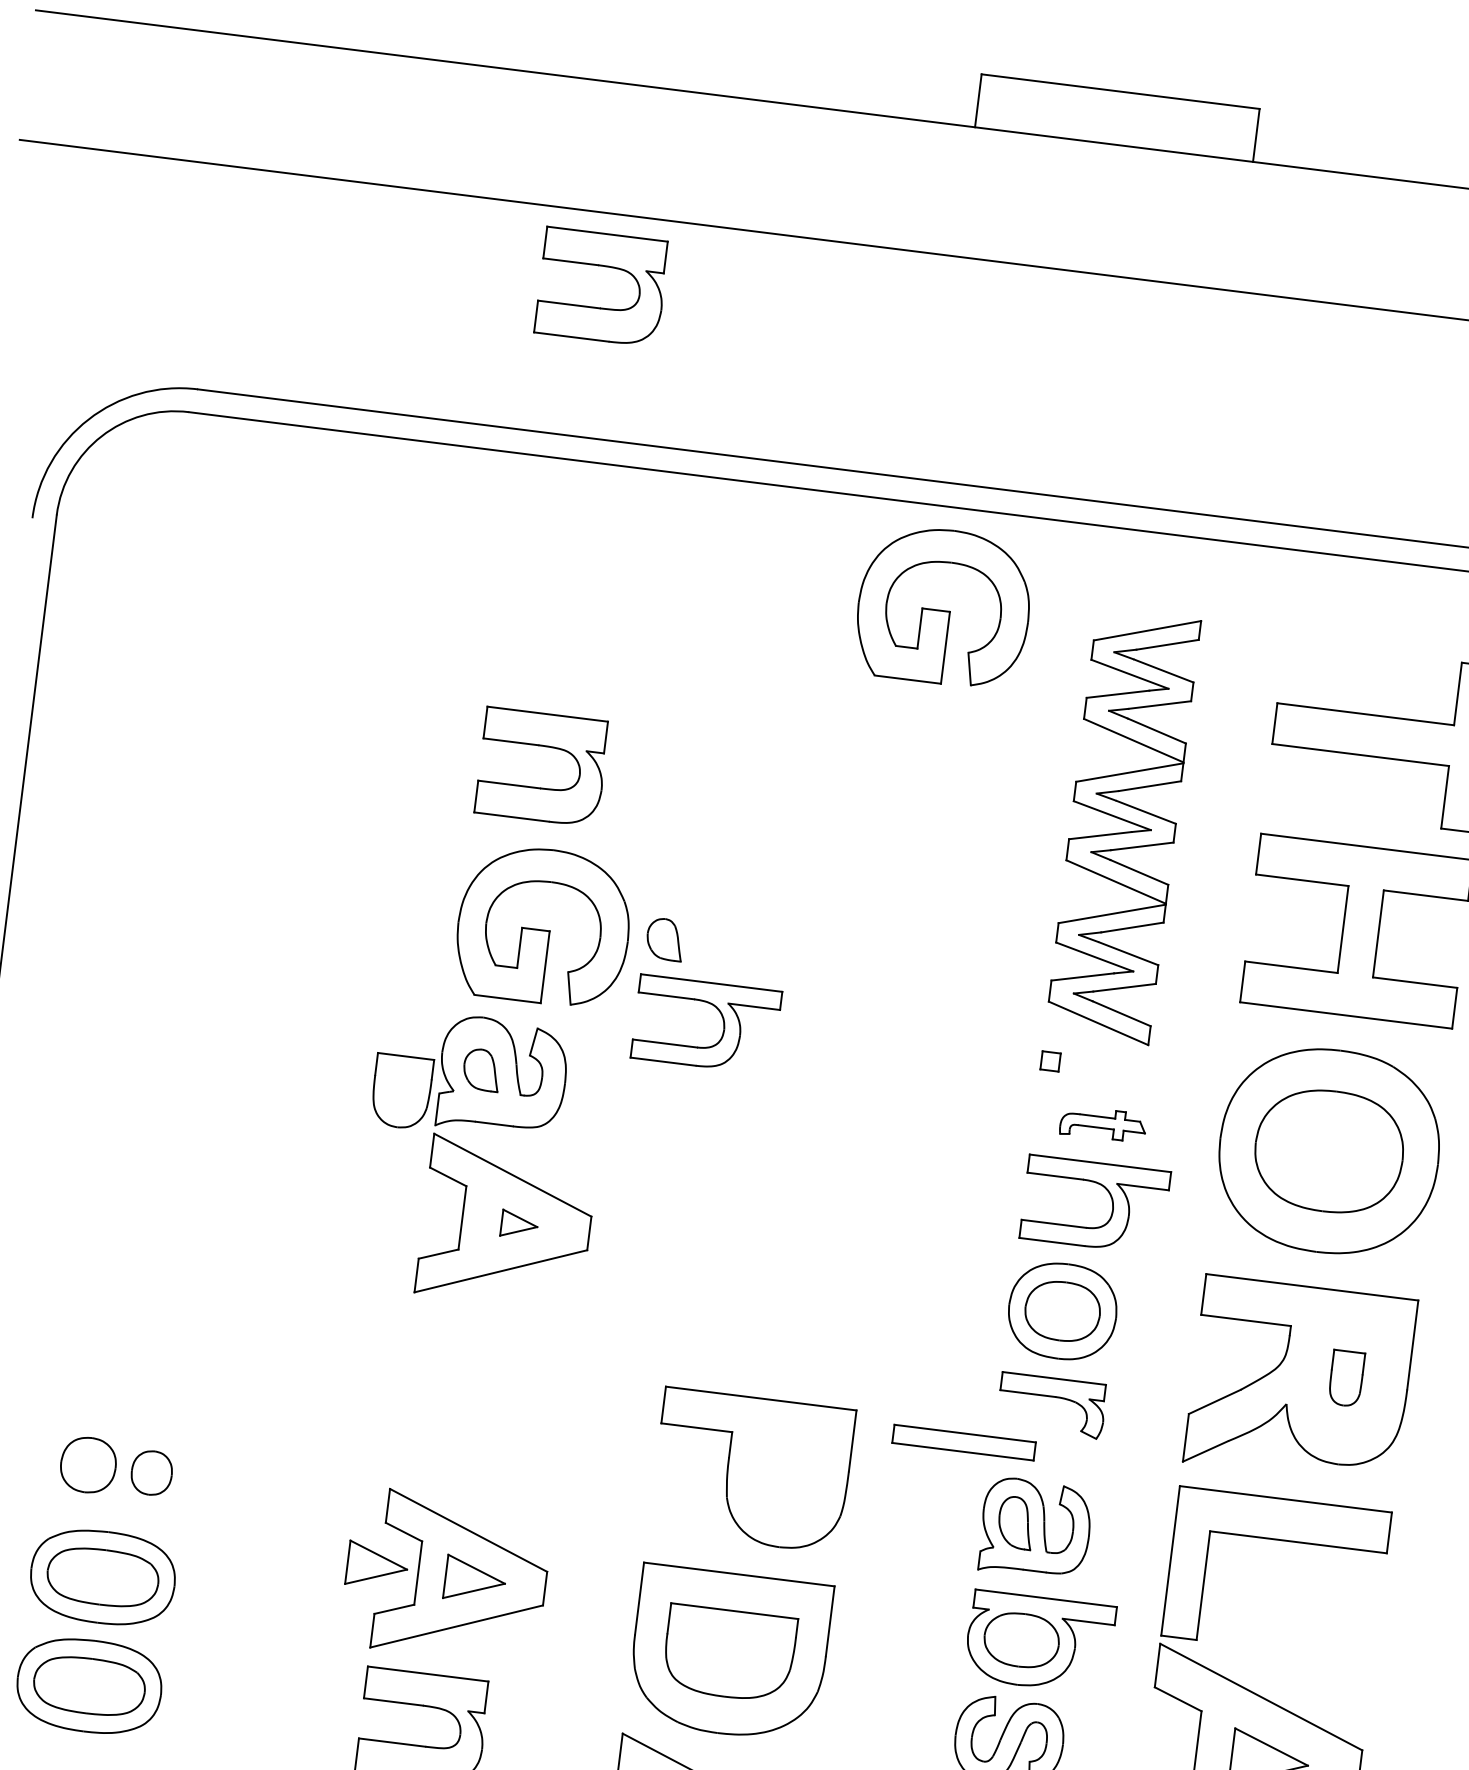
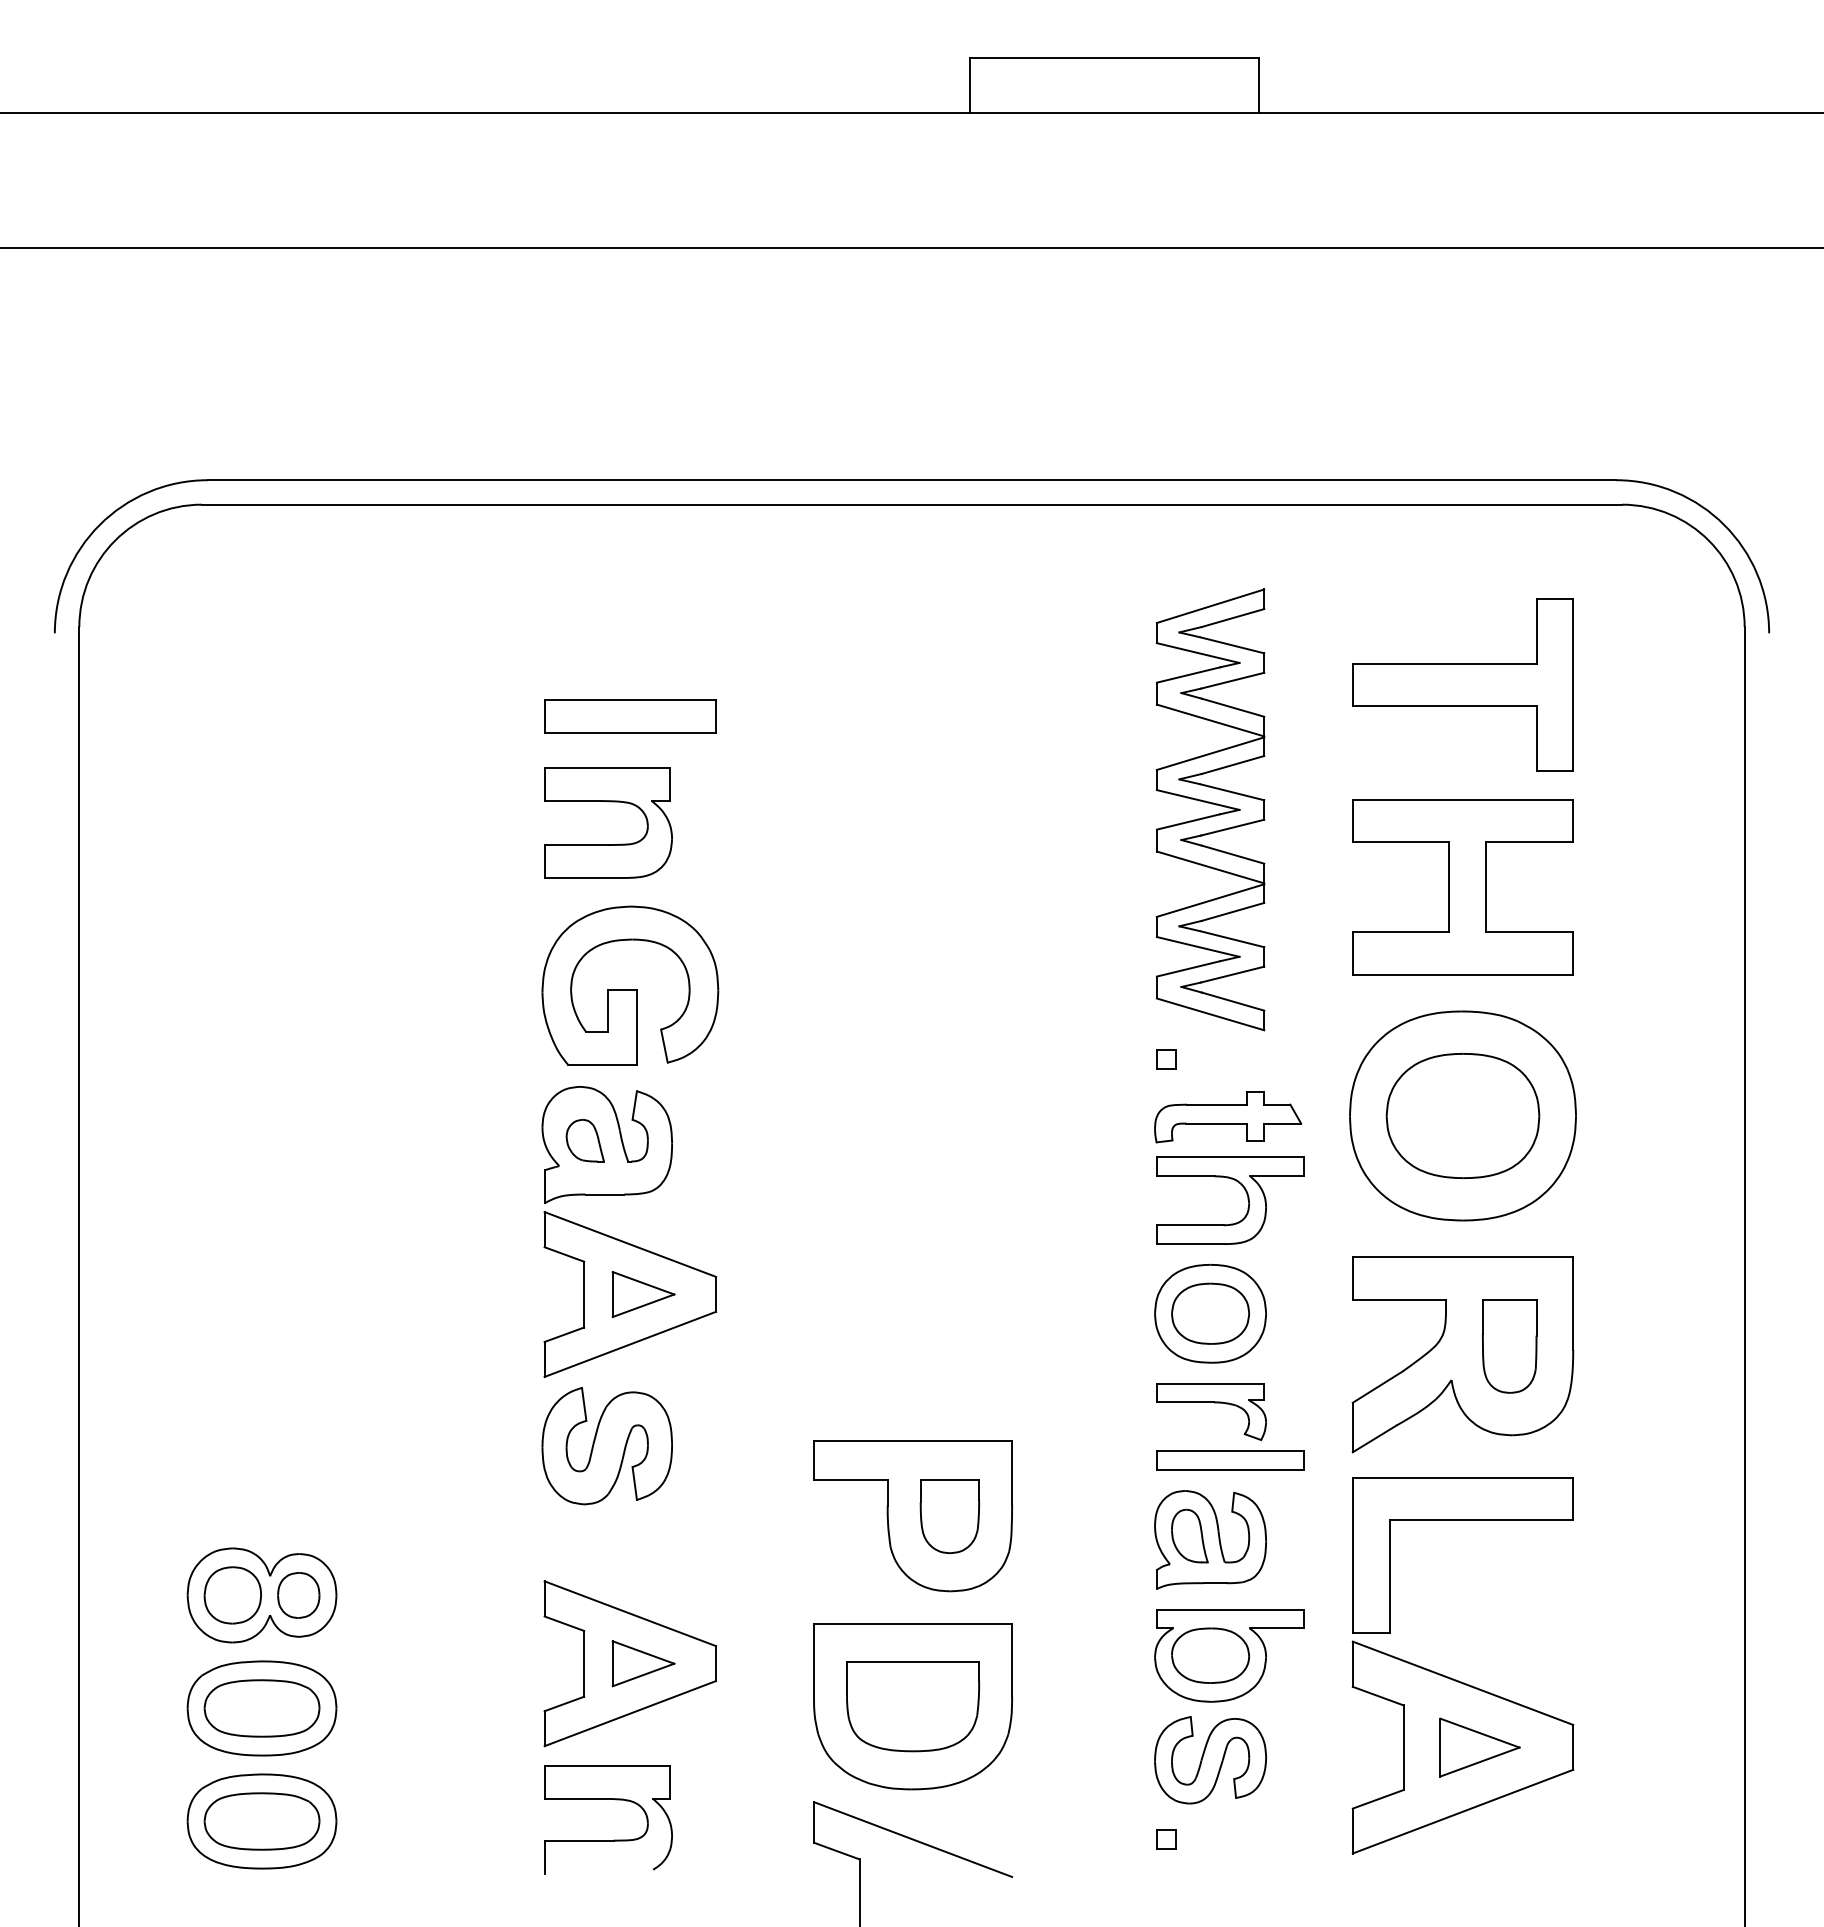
part: (604, 267) -> (608, 303), removed
part: (944, 606) -> (999, 607), removed
part: (576, 667) -> (630, 716), added
part: (664, 939) -> (755, 983), removed
part: (723, 1025) -> (826, 1064), removed
part: (401, 1091) -> (949, 1516), moved
part: (1103, 1124) -> (1228, 1117), size x1.67
part: (519, 1224) -> (643, 1294), size x1.67
part: (465, 1366) -> (606, 1446), added
part: (1346, 1378) -> (1509, 1346), size x1.67
part: (964, 1442) -> (1230, 1460), moved
part: (115, 1468) -> (261, 1595), added
part: (377, 1565) -> (541, 1661), removed

